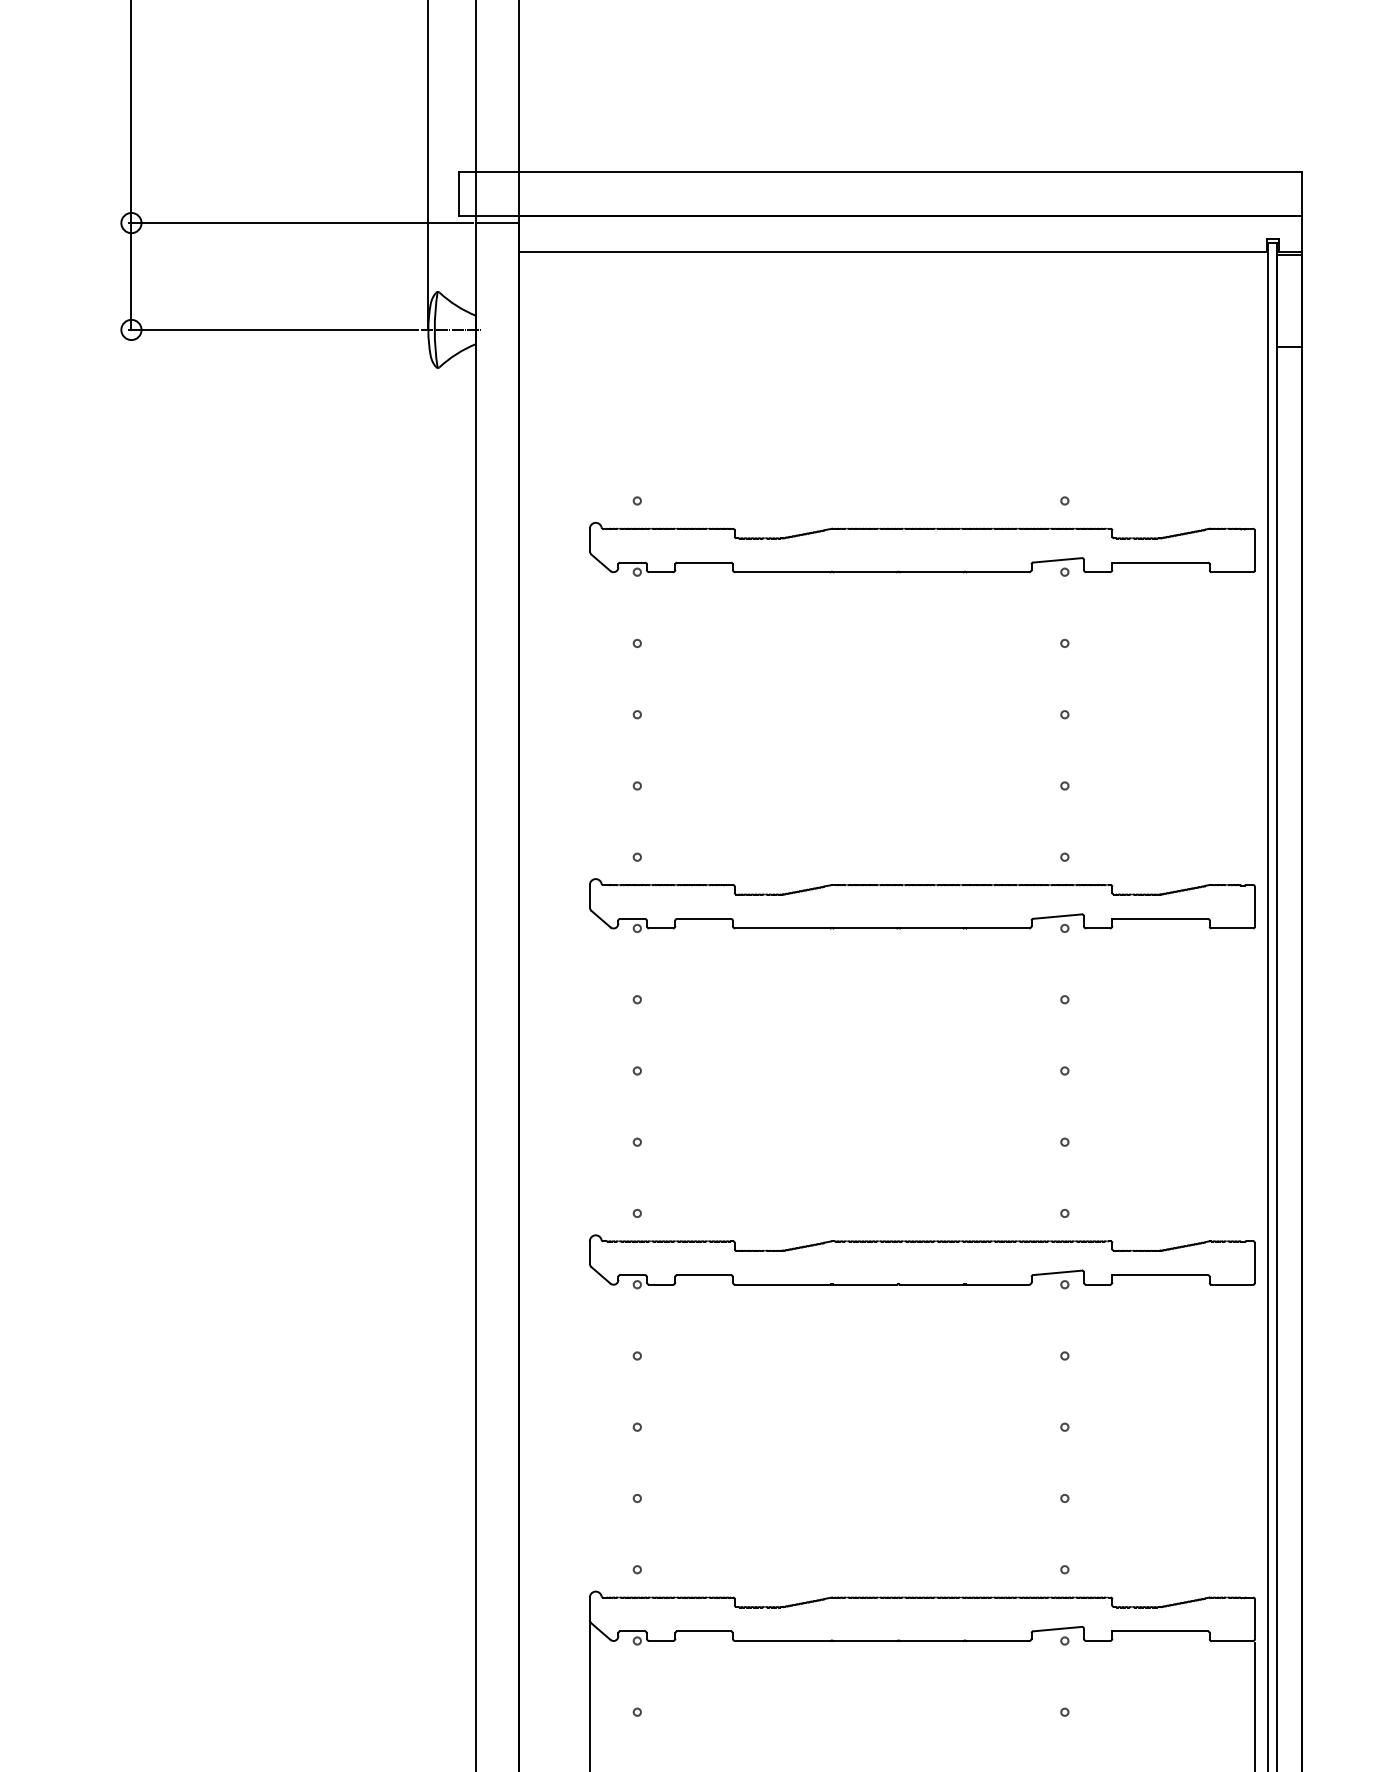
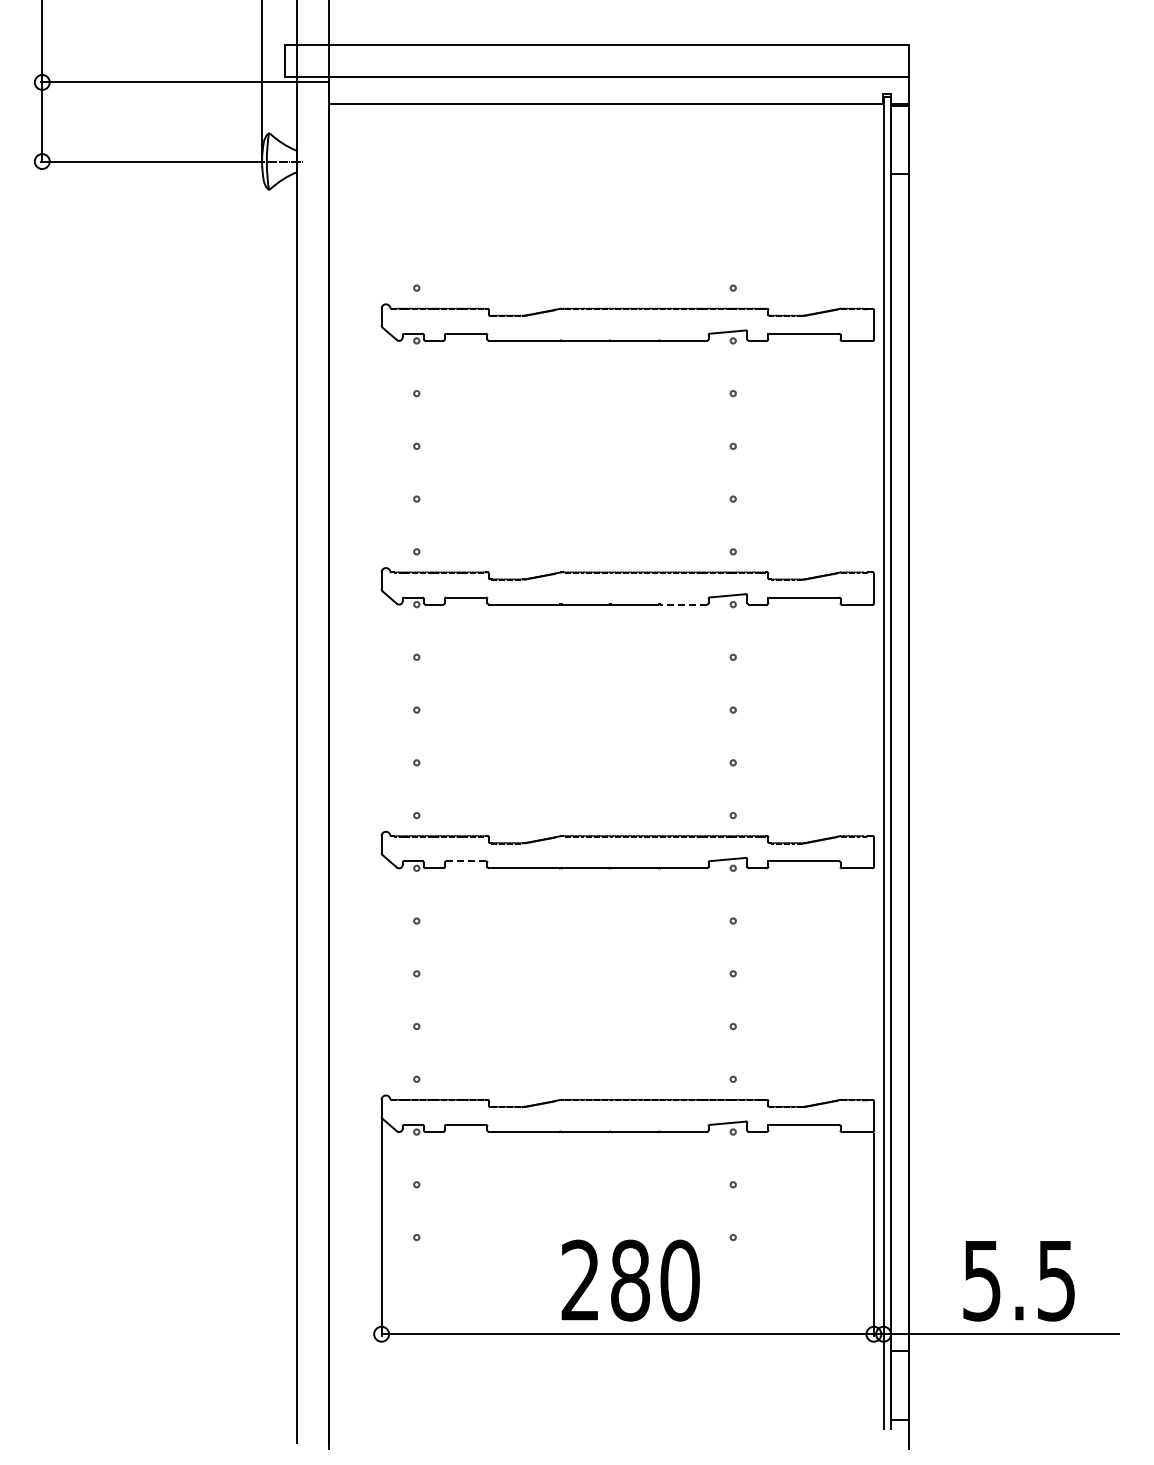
line: (997, 928) -> (683, 604), solid -> dashed
line: (703, 1275) -> (465, 861), solid -> dashed

